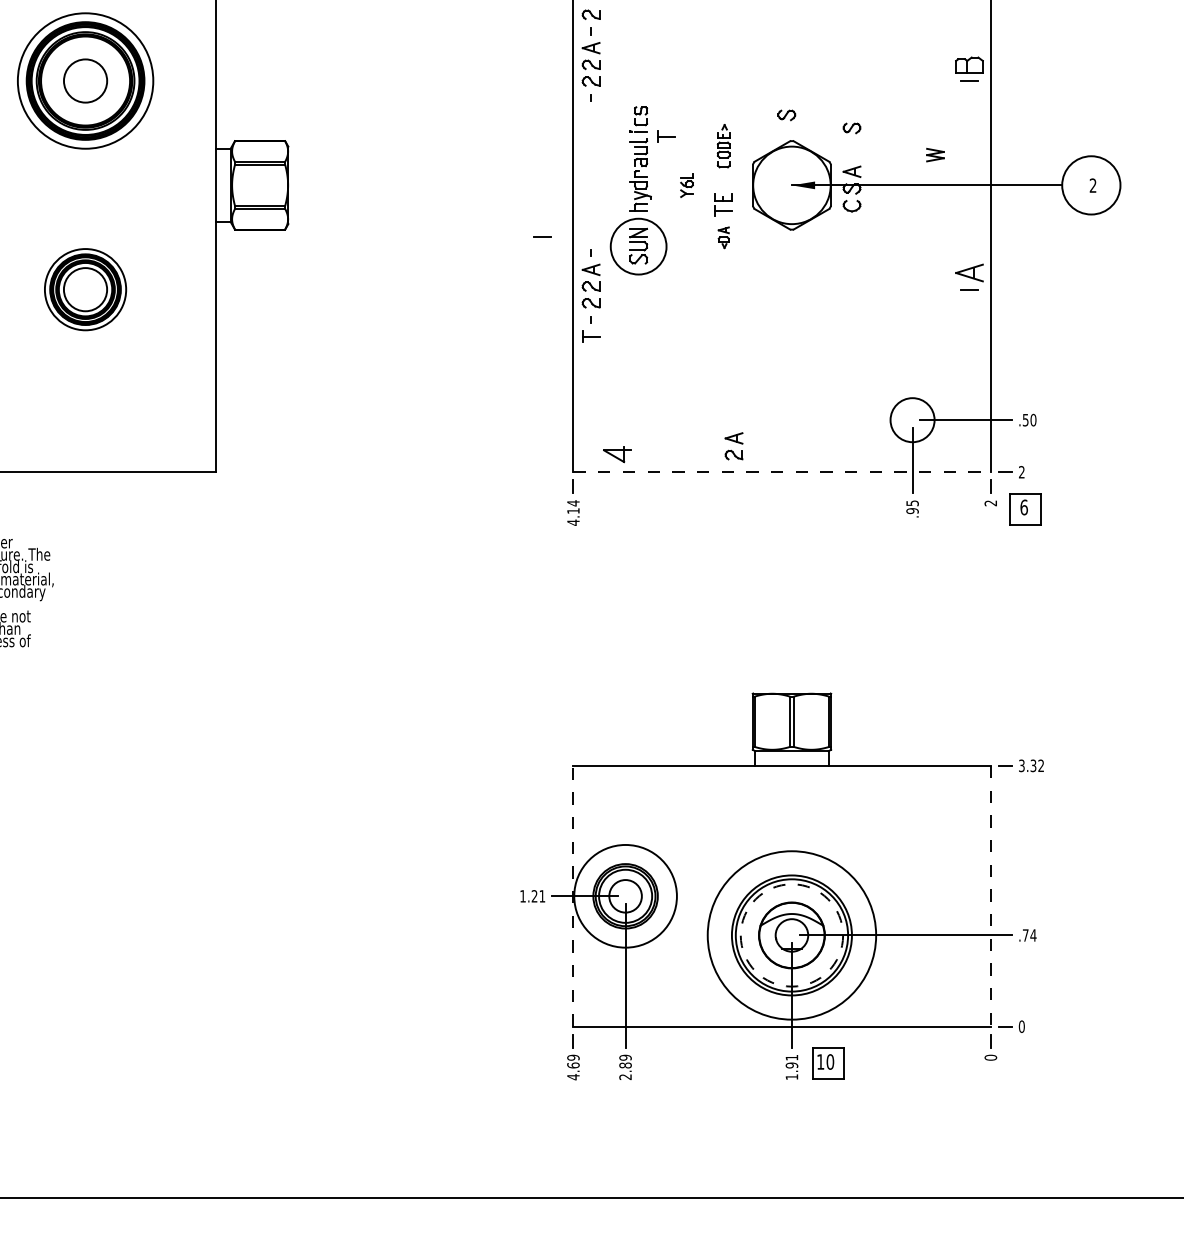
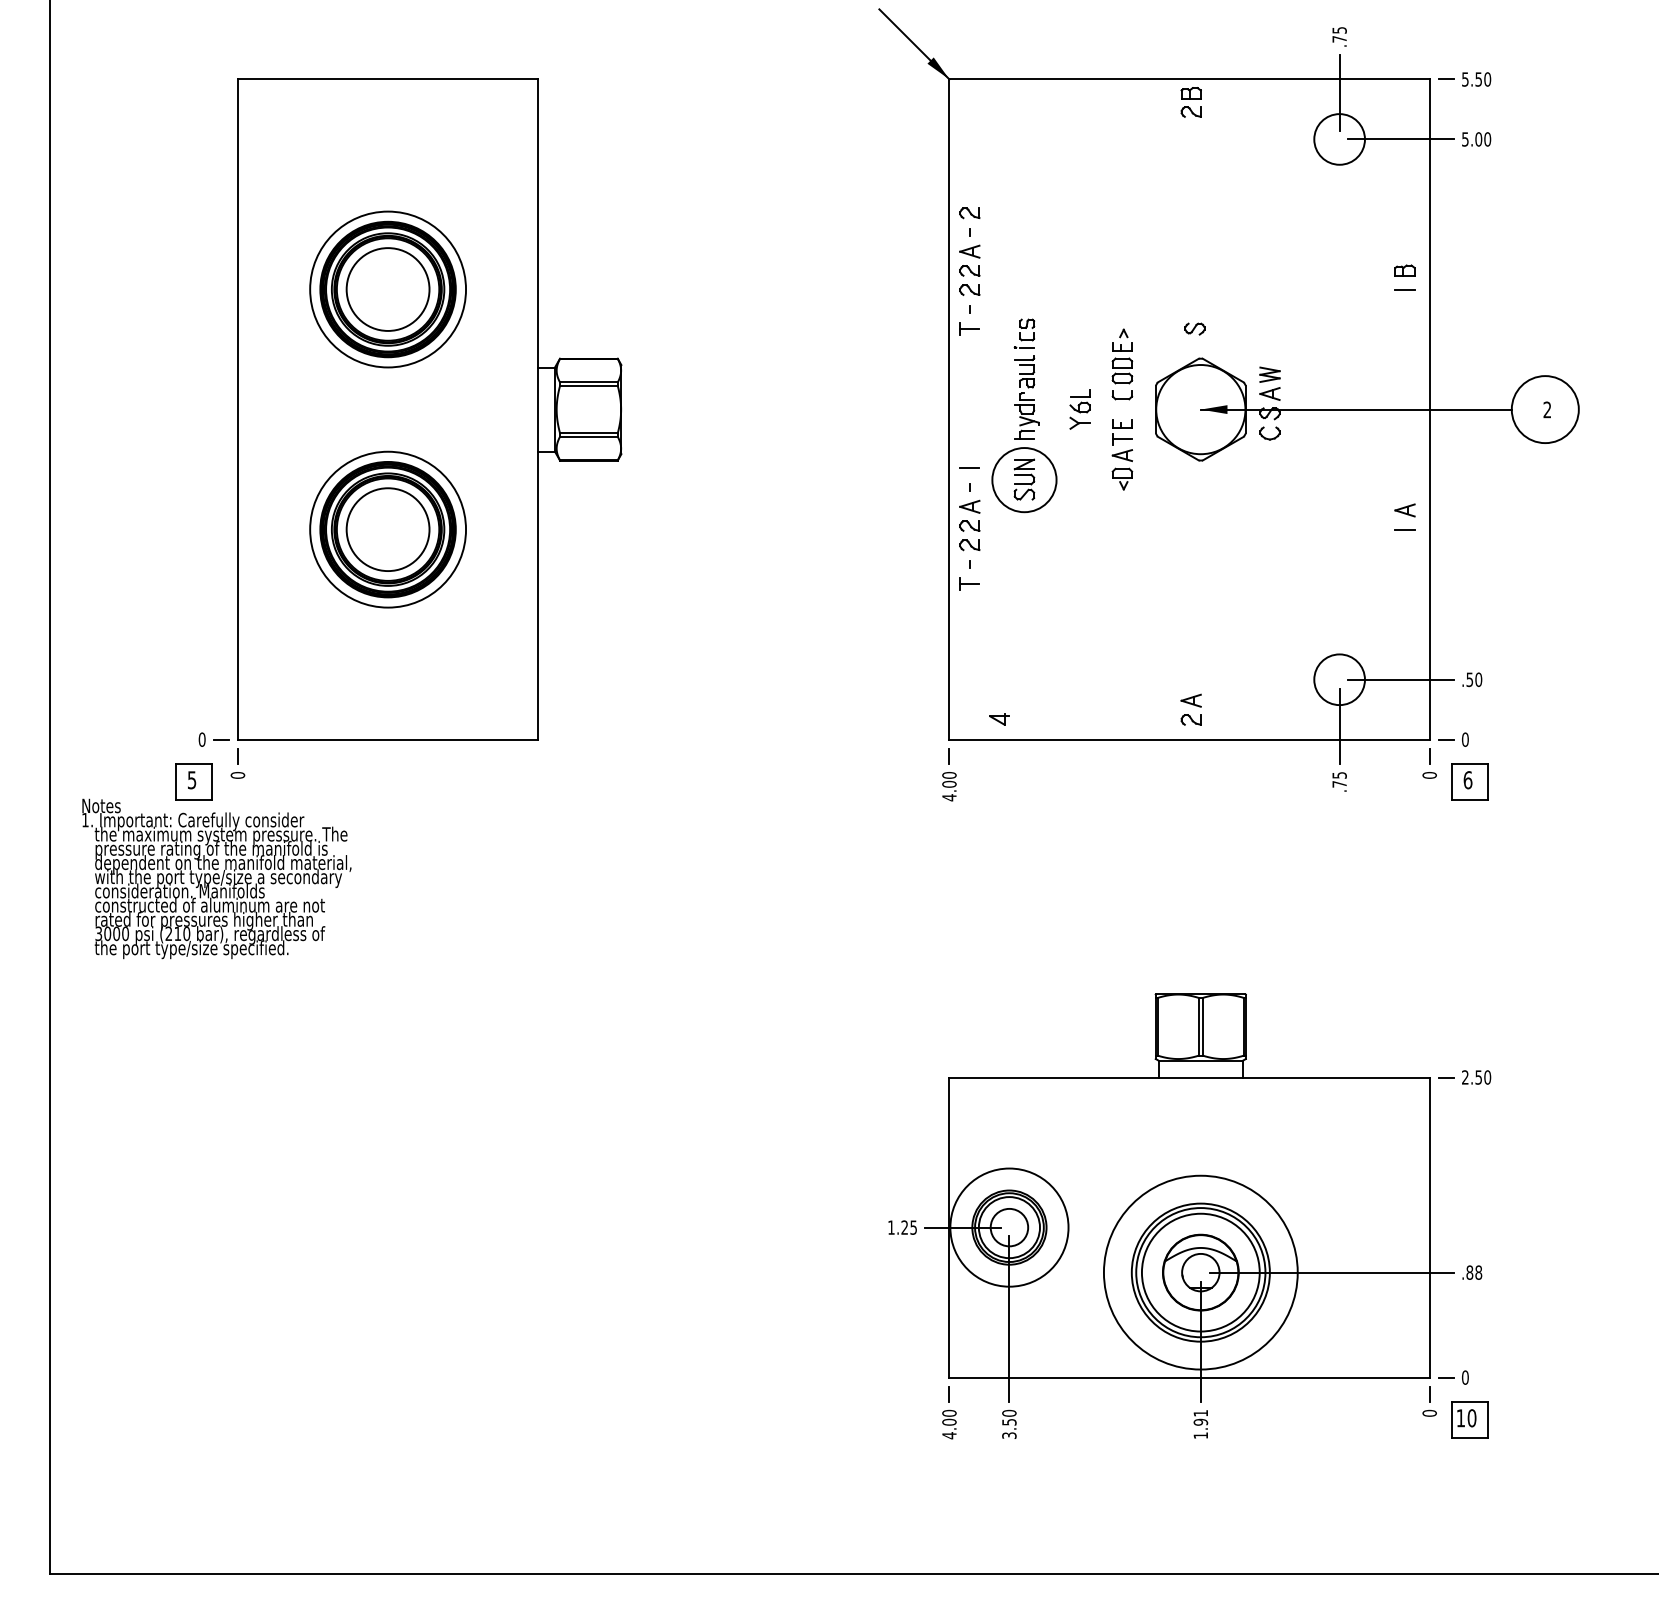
part: (968, 64) -> (1404, 270), size x0.62
circle: (85, 81) -> (387, 289), size x1.67
part: (851, 127) -> (1269, 343), removed
part: (666, 136) -> (969, 328), moved
part: (723, 146) -> (1122, 364), size x1.43
part: (935, 154) -> (1269, 374), moved
part: (686, 185) -> (1079, 409), size x1.43
line: (542, 235) -> (969, 467), moved
part: (723, 237) -> (1122, 469), size x1.67
part: (968, 273) -> (1404, 510), size x0.62
part: (85, 289) -> (387, 529), size x1.67
part: (733, 446) -> (1190, 709), moved
part: (616, 454) -> (999, 719), size x0.62
line: (782, 472) -> (1190, 739), dashed -> solid
text: (1021, 472) -> (1465, 739), 2 -> 0
text: (990, 503) -> (1429, 775), 2 -> 0
text: (573, 506) -> (949, 779), 4.14 -> 4.00
text: (912, 510) -> (1339, 783), .95 -> .75
text: (1031, 765) -> (1476, 1077), 3.32 -> 2.50
text: (542, 896) -> (913, 1227), 1.21 -> 1.25
line: (573, 896) -> (949, 1227), dashed -> solid
line: (990, 897) -> (1429, 1228), dashed -> solid
circle: (791, 935) -> (1200, 1272), dashed -> solid
text: (1029, 935) -> (1474, 1272), .74 -> .88
text: (573, 1061) -> (949, 1417), 4.69 -> 4.00
part: (828, 1063) -> (1469, 1419), moved
text: (625, 1067) -> (1009, 1424), 2.89 -> 3.50

